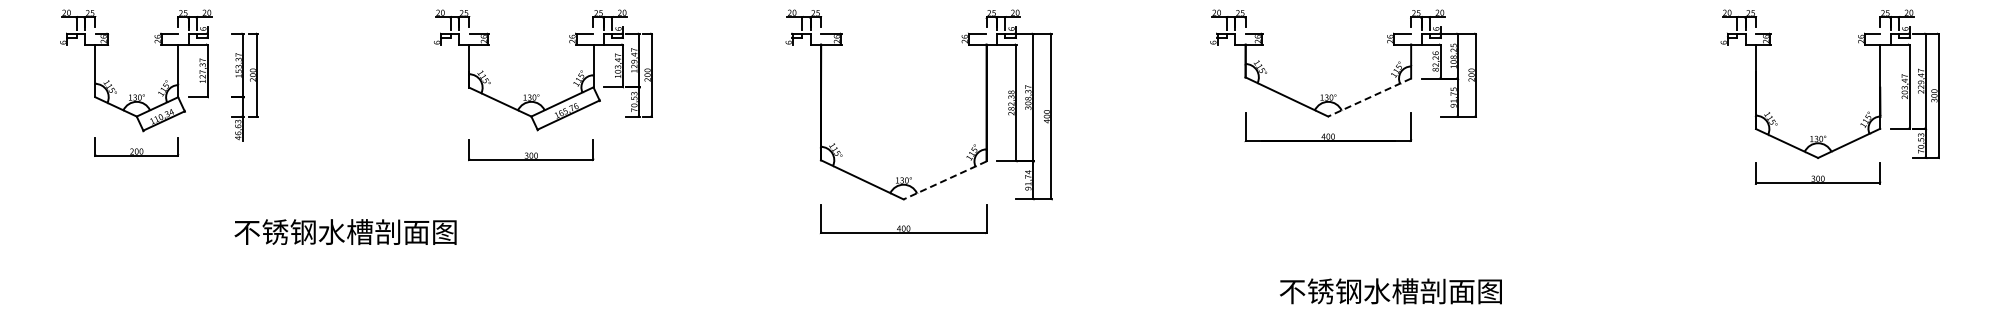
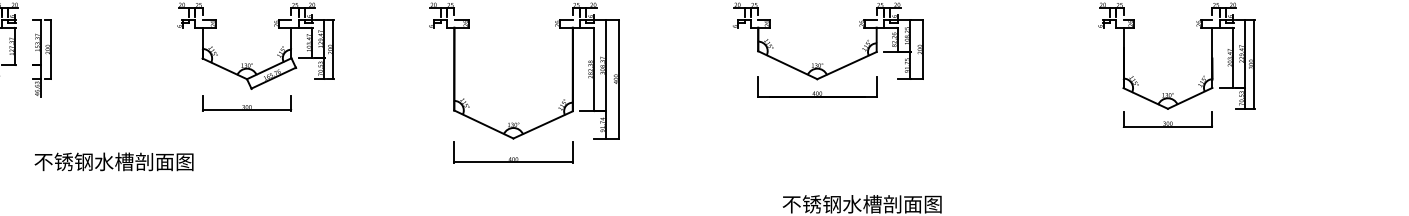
line: (1369, 97) -> (846, 65), dashed -> solid
line: (945, 180) -> (543, 124), dashed -> solid

